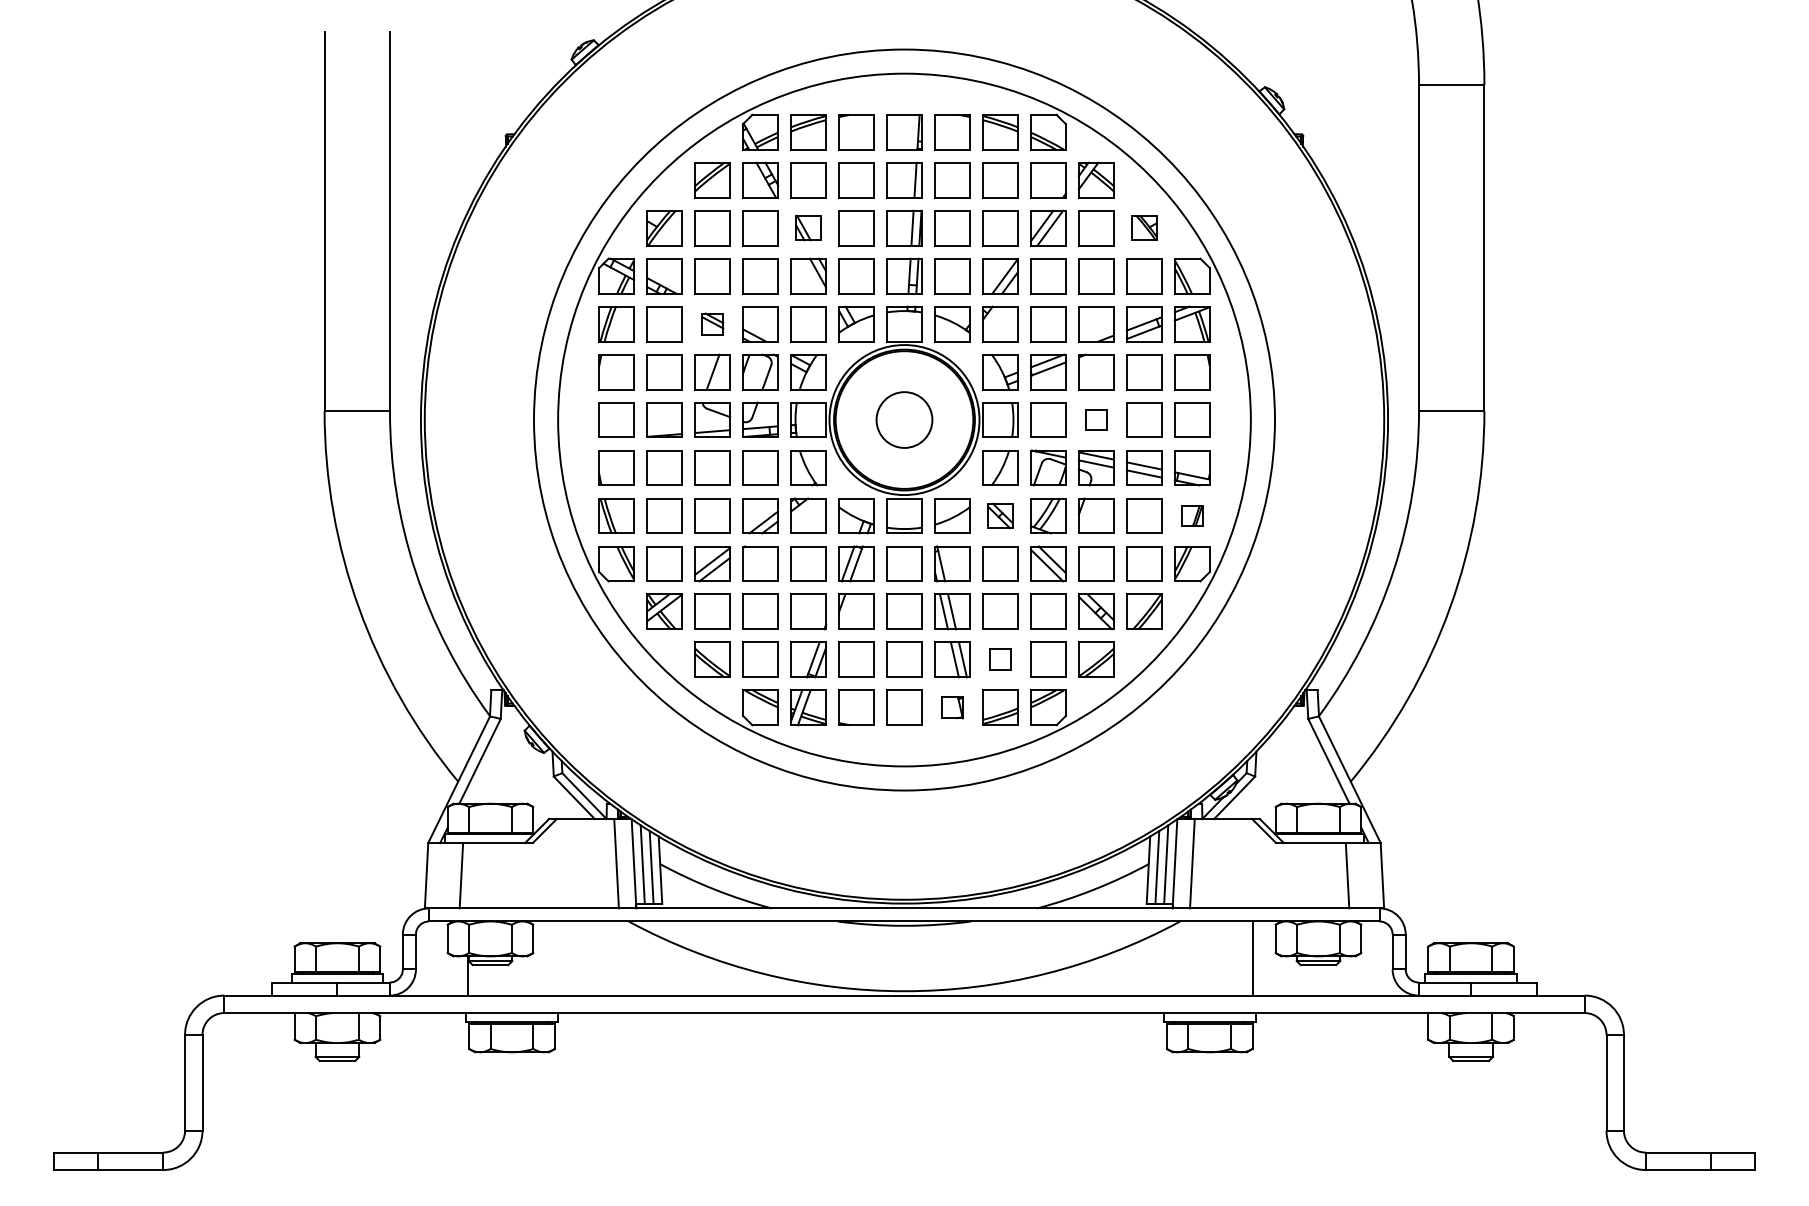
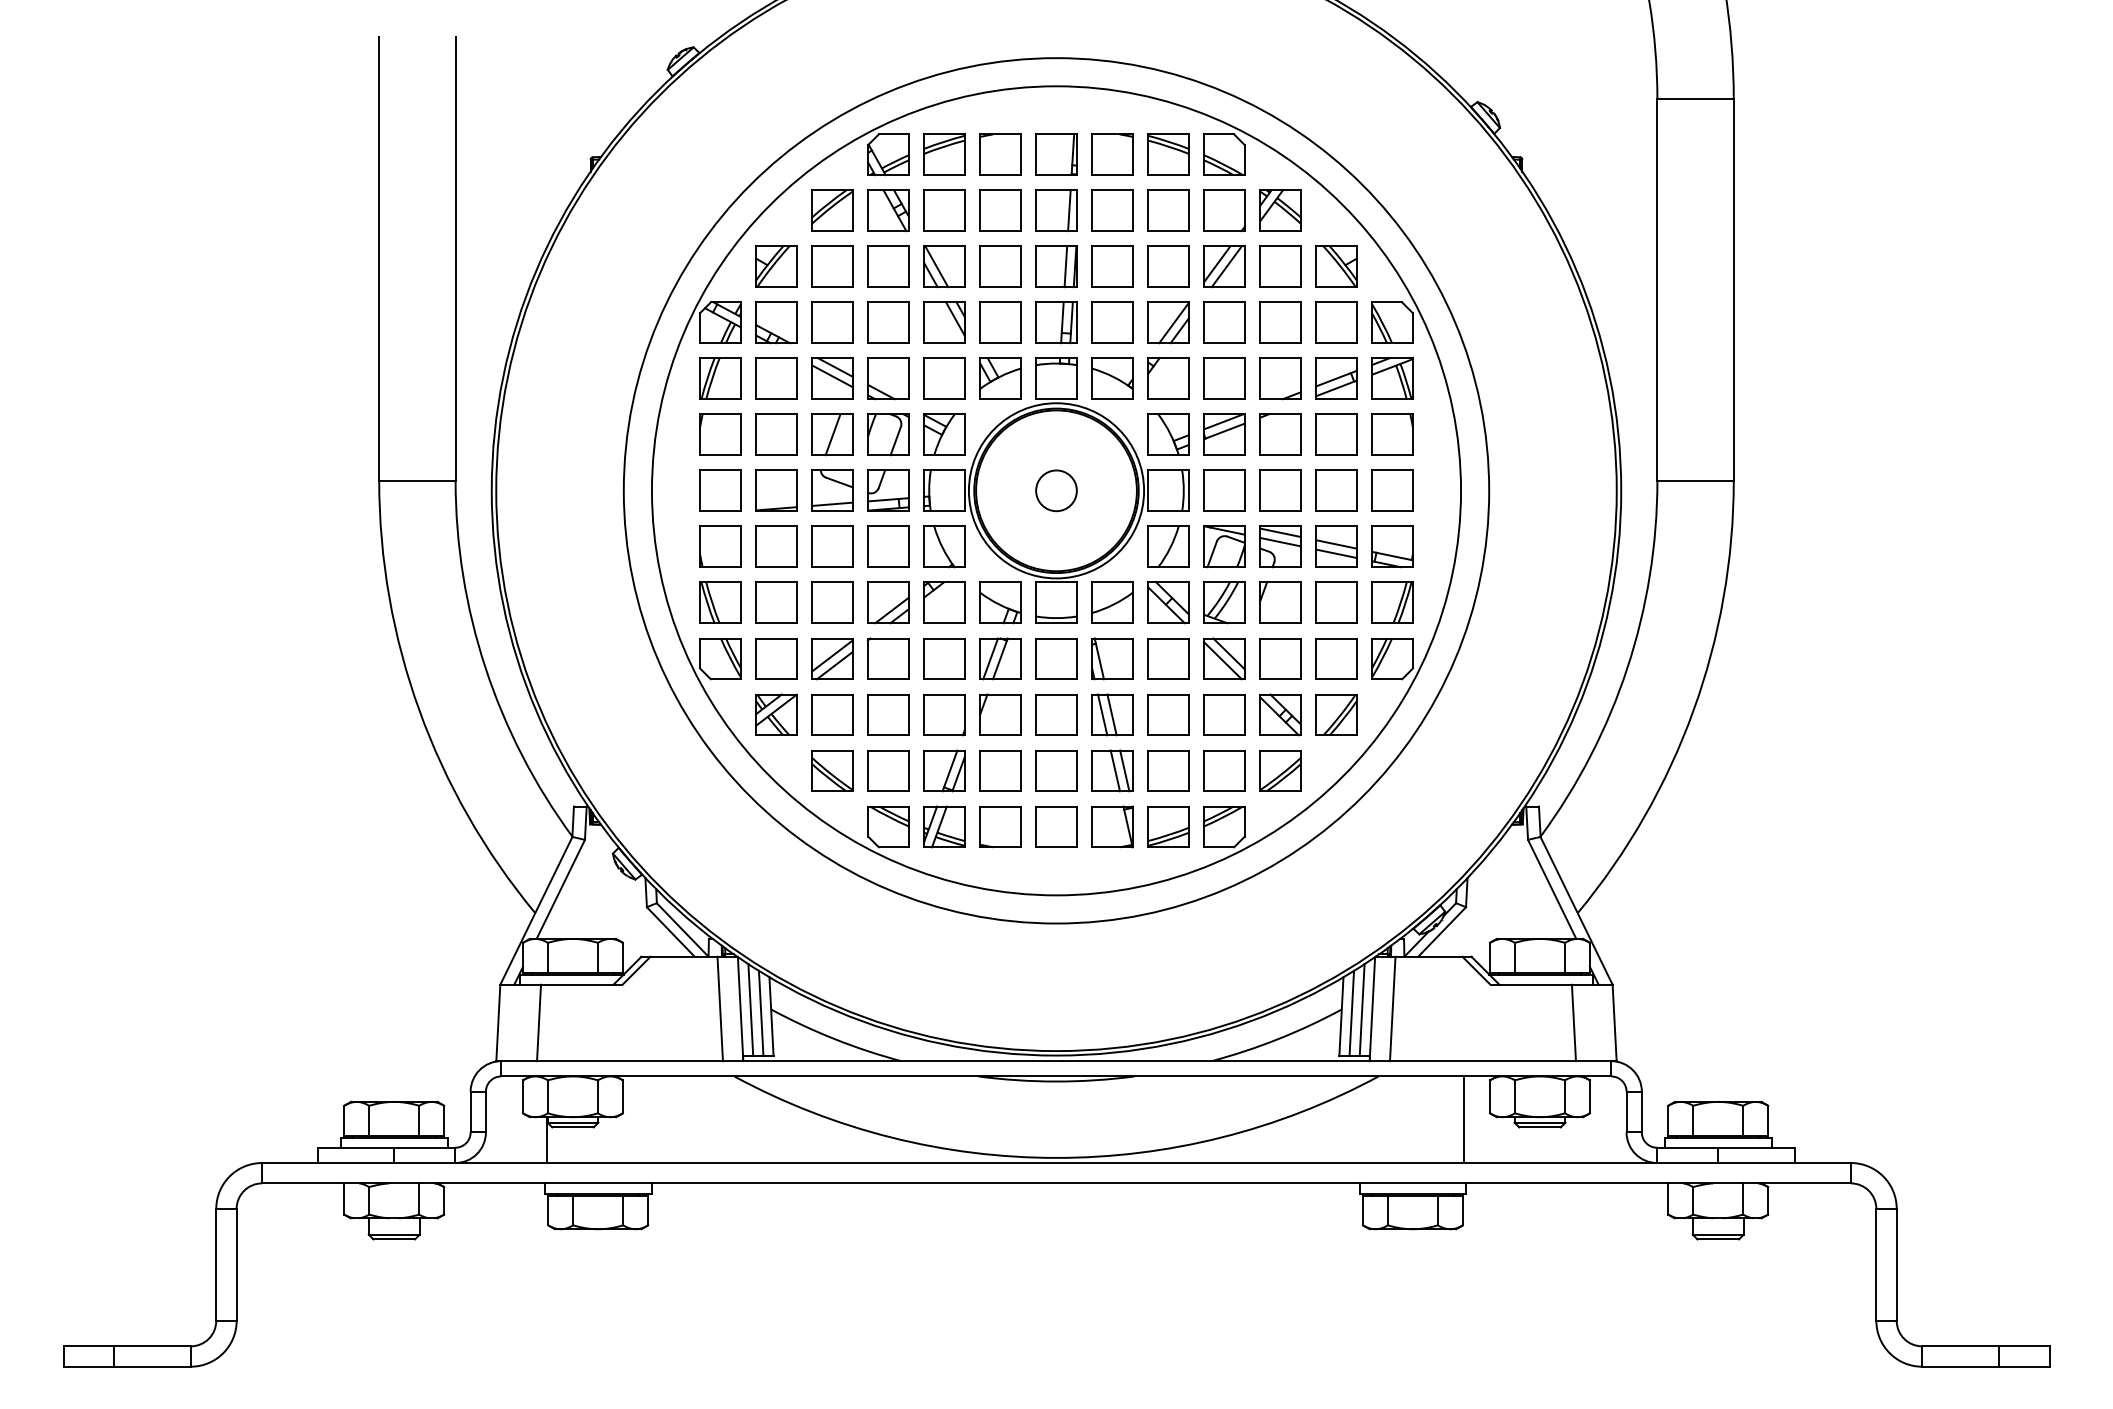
part: (808, 227) -> (944, 265), size x1.43
part: (1144, 228) -> (1336, 267), size x1.43
part: (712, 323) -> (832, 378), size x1.67
circle: (904, 419) -> (1056, 490), size x0.62
part: (1096, 419) -> (1280, 490), size x1.67
part: (999, 515) -> (1167, 602), size x1.43
part: (1192, 515) -> (1392, 602), size x1.67
part: (1000, 659) -> (1168, 770), size x1.67
part: (952, 707) -> (1112, 826), size x1.67

